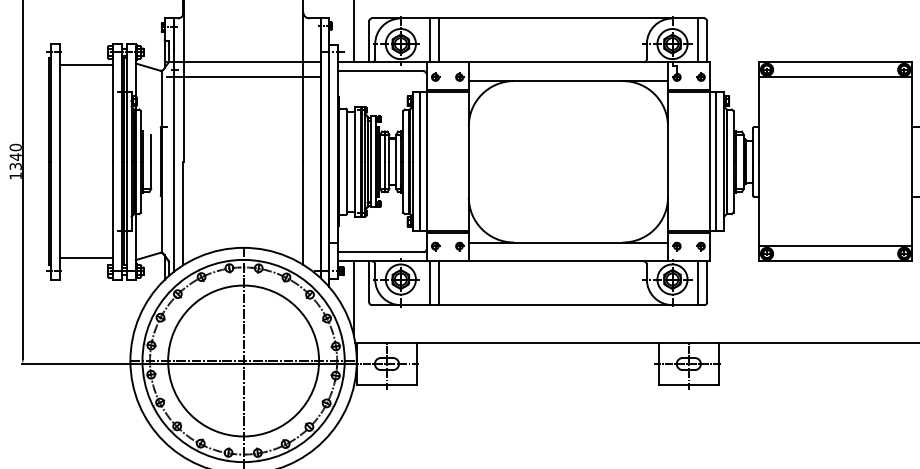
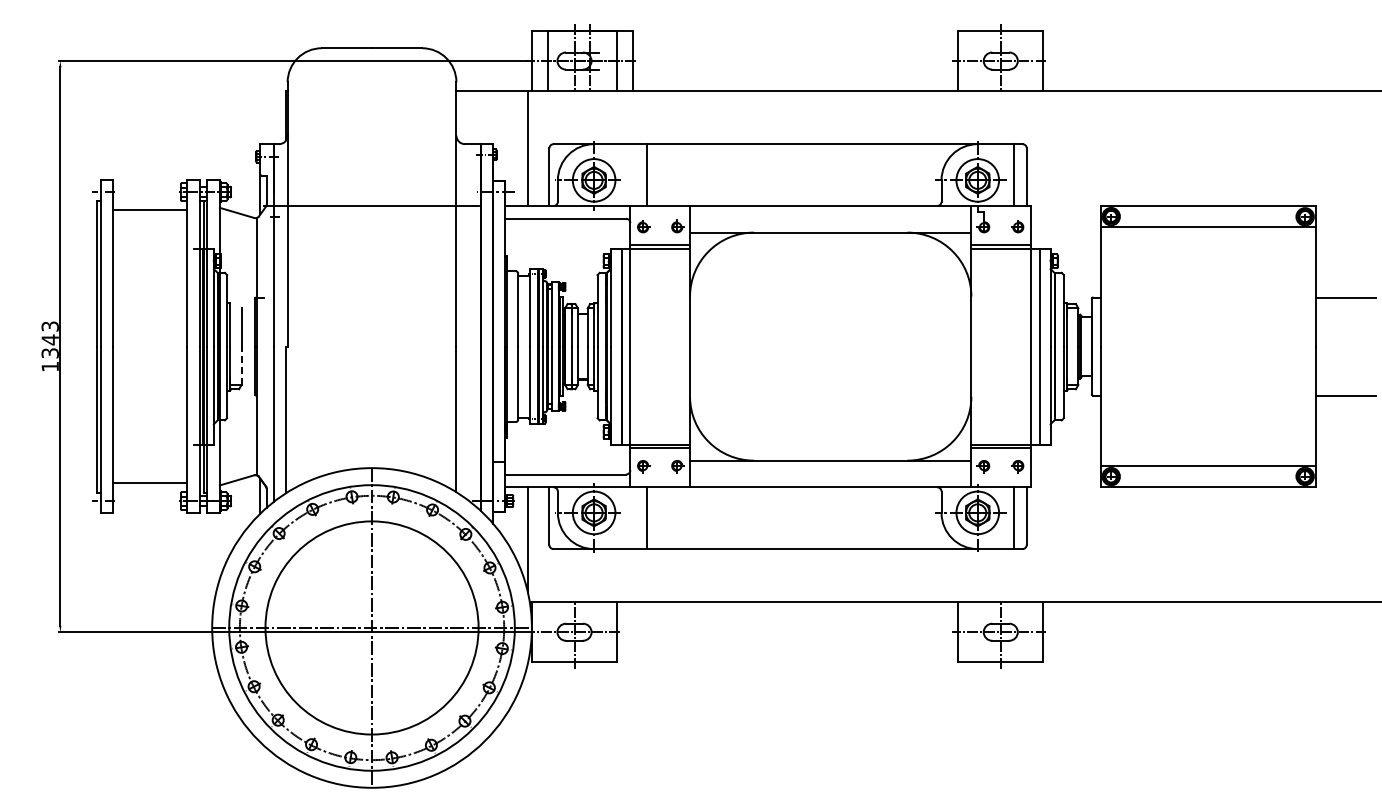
line: (429, 39) -> (634, 174), removed
line: (243, 77) -> (371, 227), removed
text: (15, 147) -> (49, 326), 1340 -> 1343
line: (151, 175) -> (241, 365), solid -> dashed
line: (429, 283) -> (634, 518), removed

